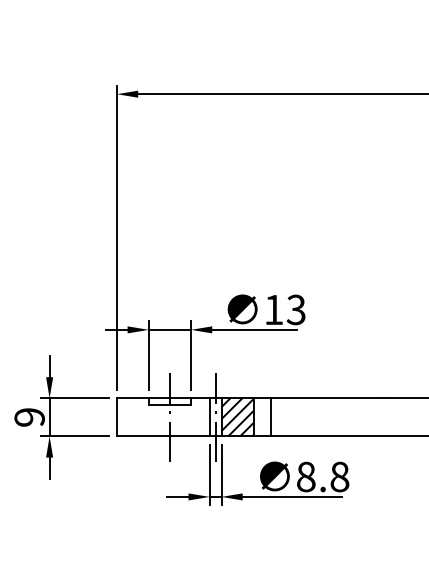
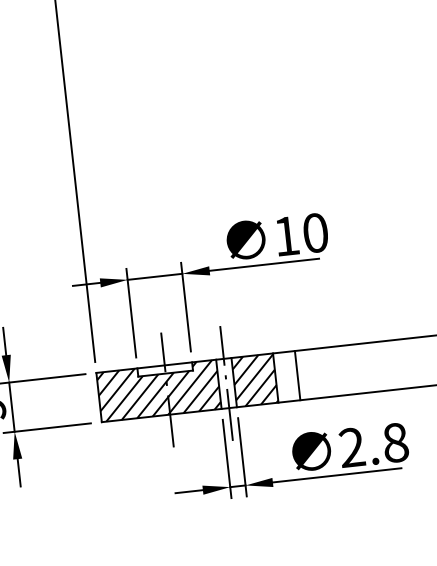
text: (295, 309) -> (314, 232), 13 -> 10
hatch: (163, 417) -> (159, 391), added
text: (306, 476) -> (352, 446), 8.8 -> 2.8

